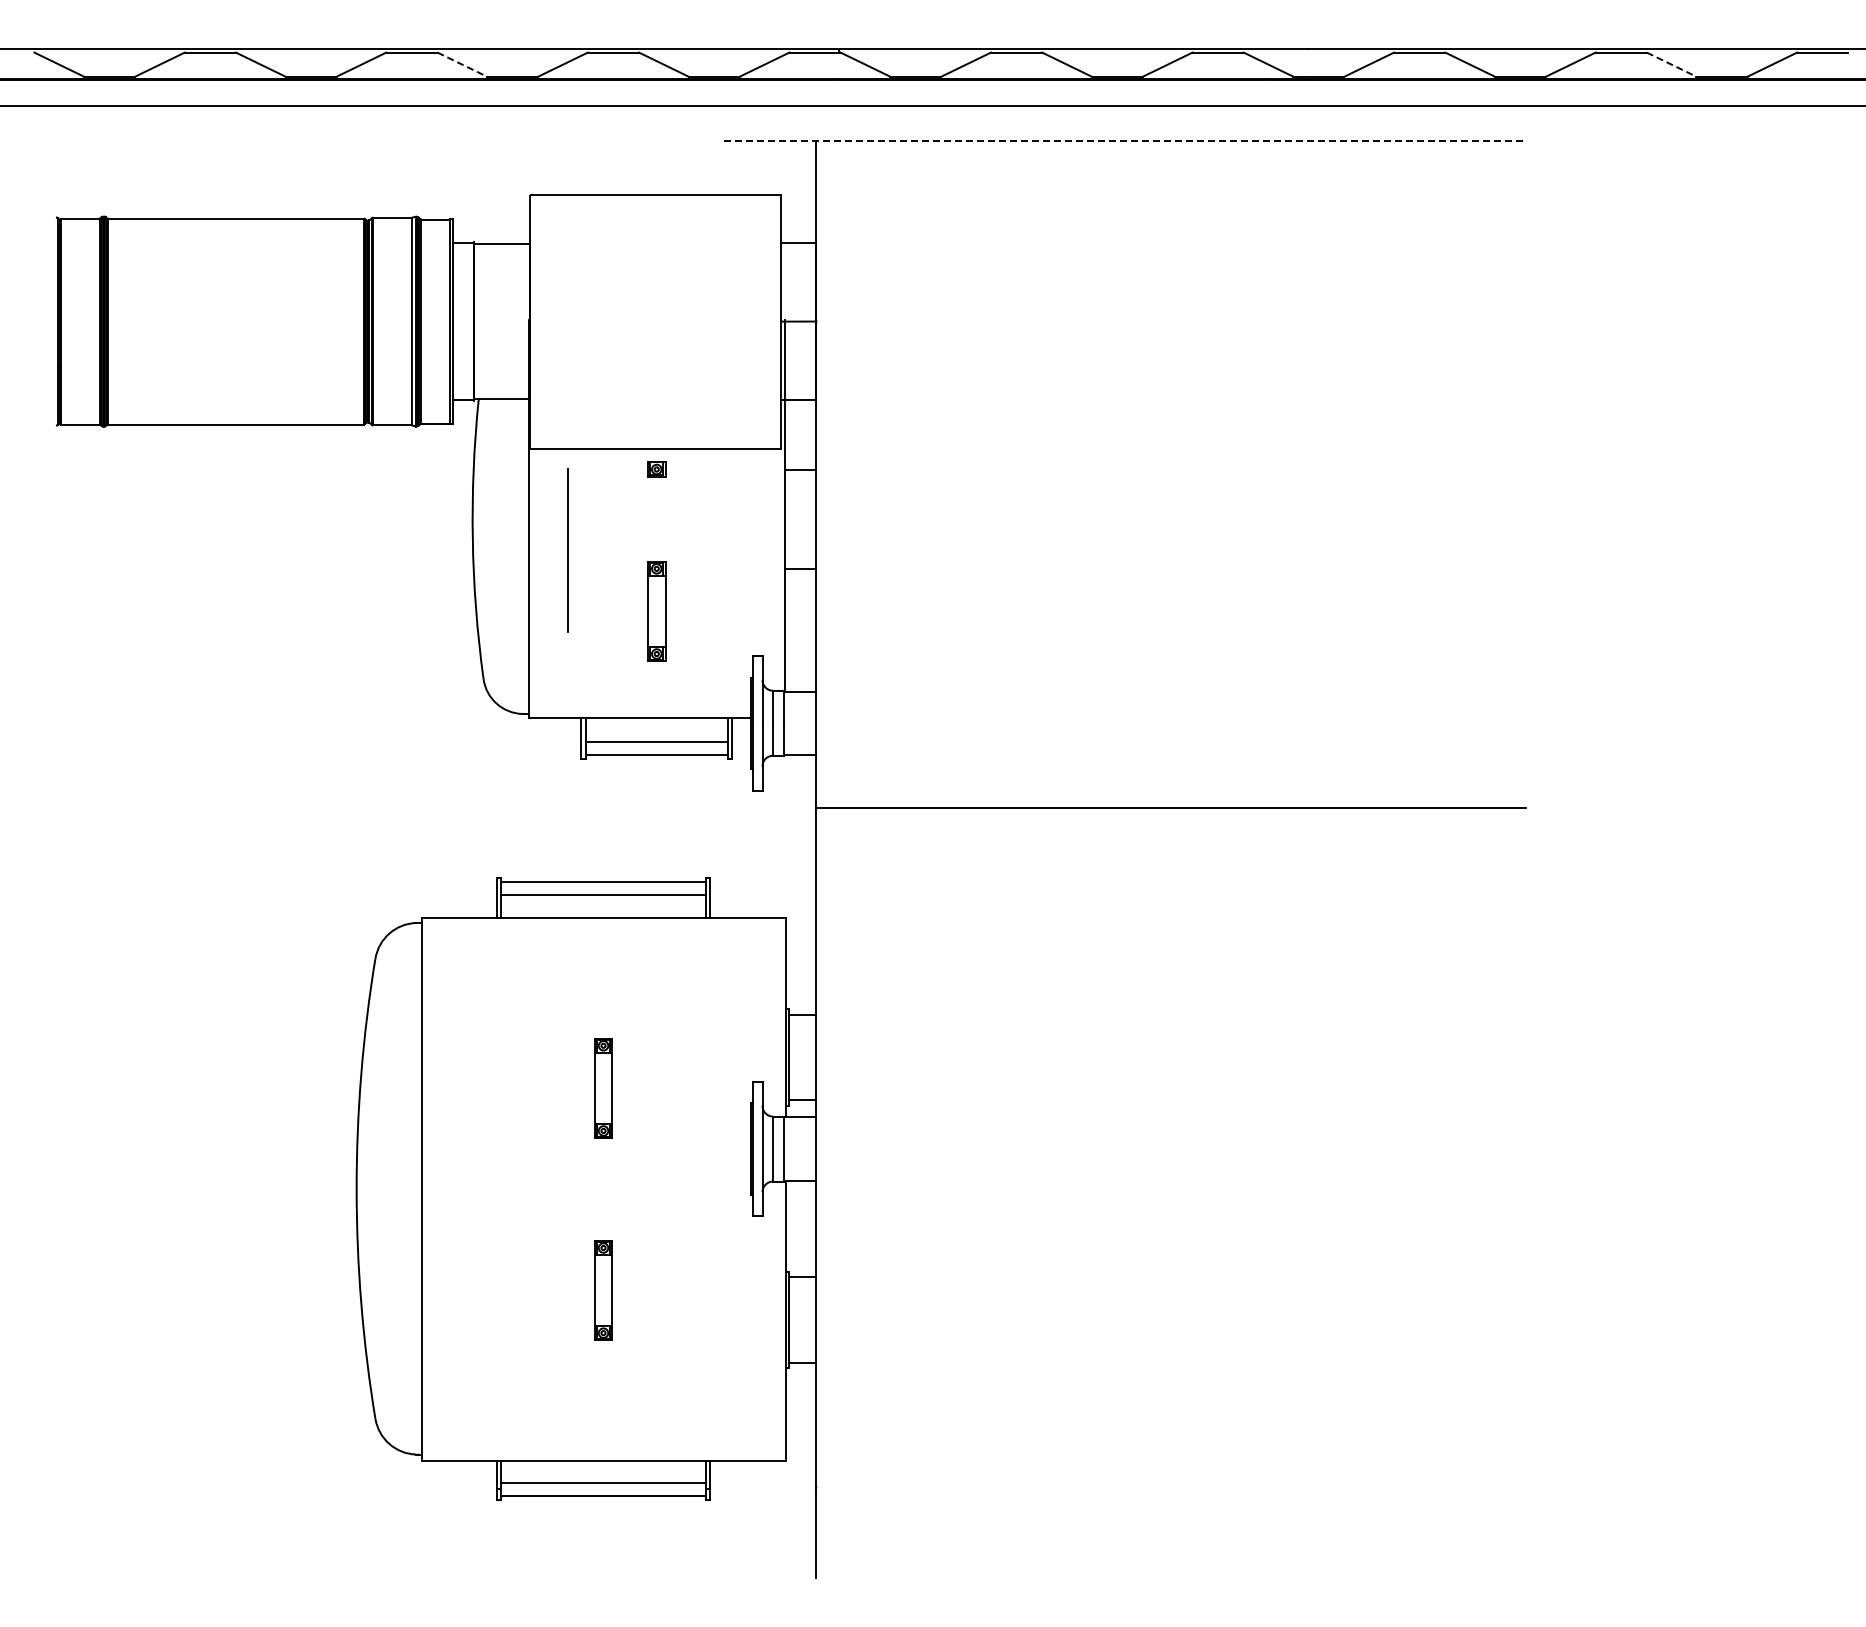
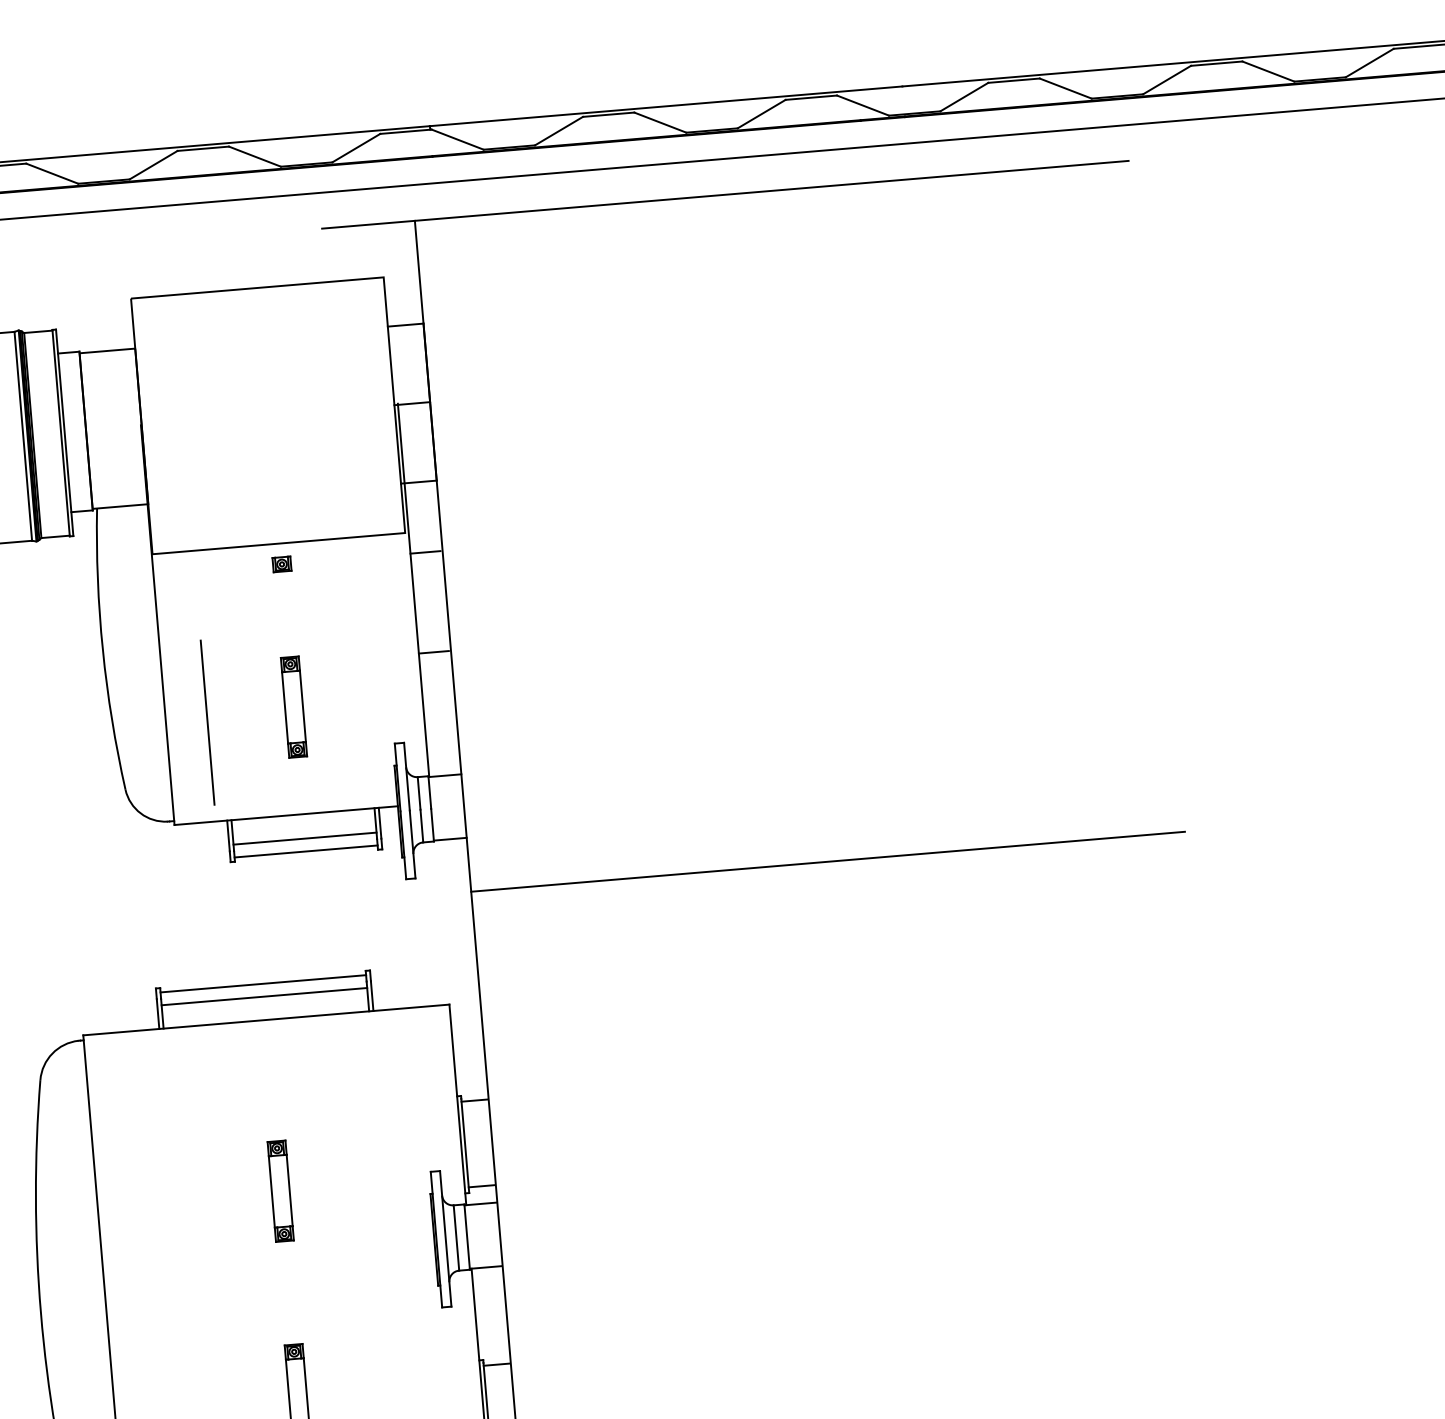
line: (462, 64) -> (52, 173), dashed -> solid
line: (1671, 64) -> (1268, 71), dashed -> solid
line: (1125, 141) -> (725, 194), dashed -> solid
line: (567, 550) -> (206, 722), moved

